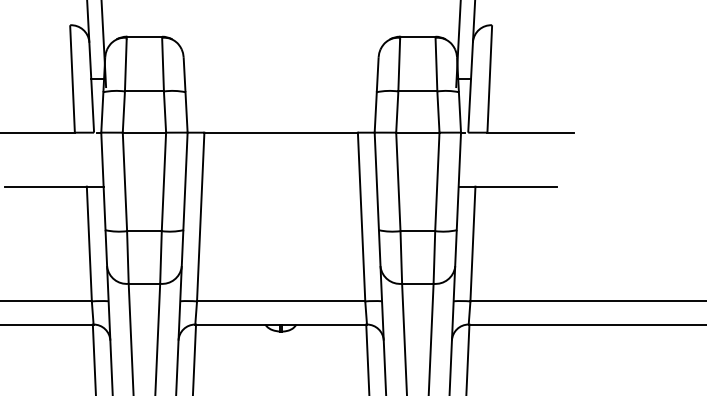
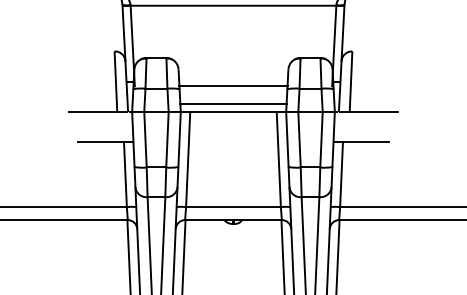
line: (281, 87) -> (233, 86), added
line: (281, 117) -> (233, 103), added

